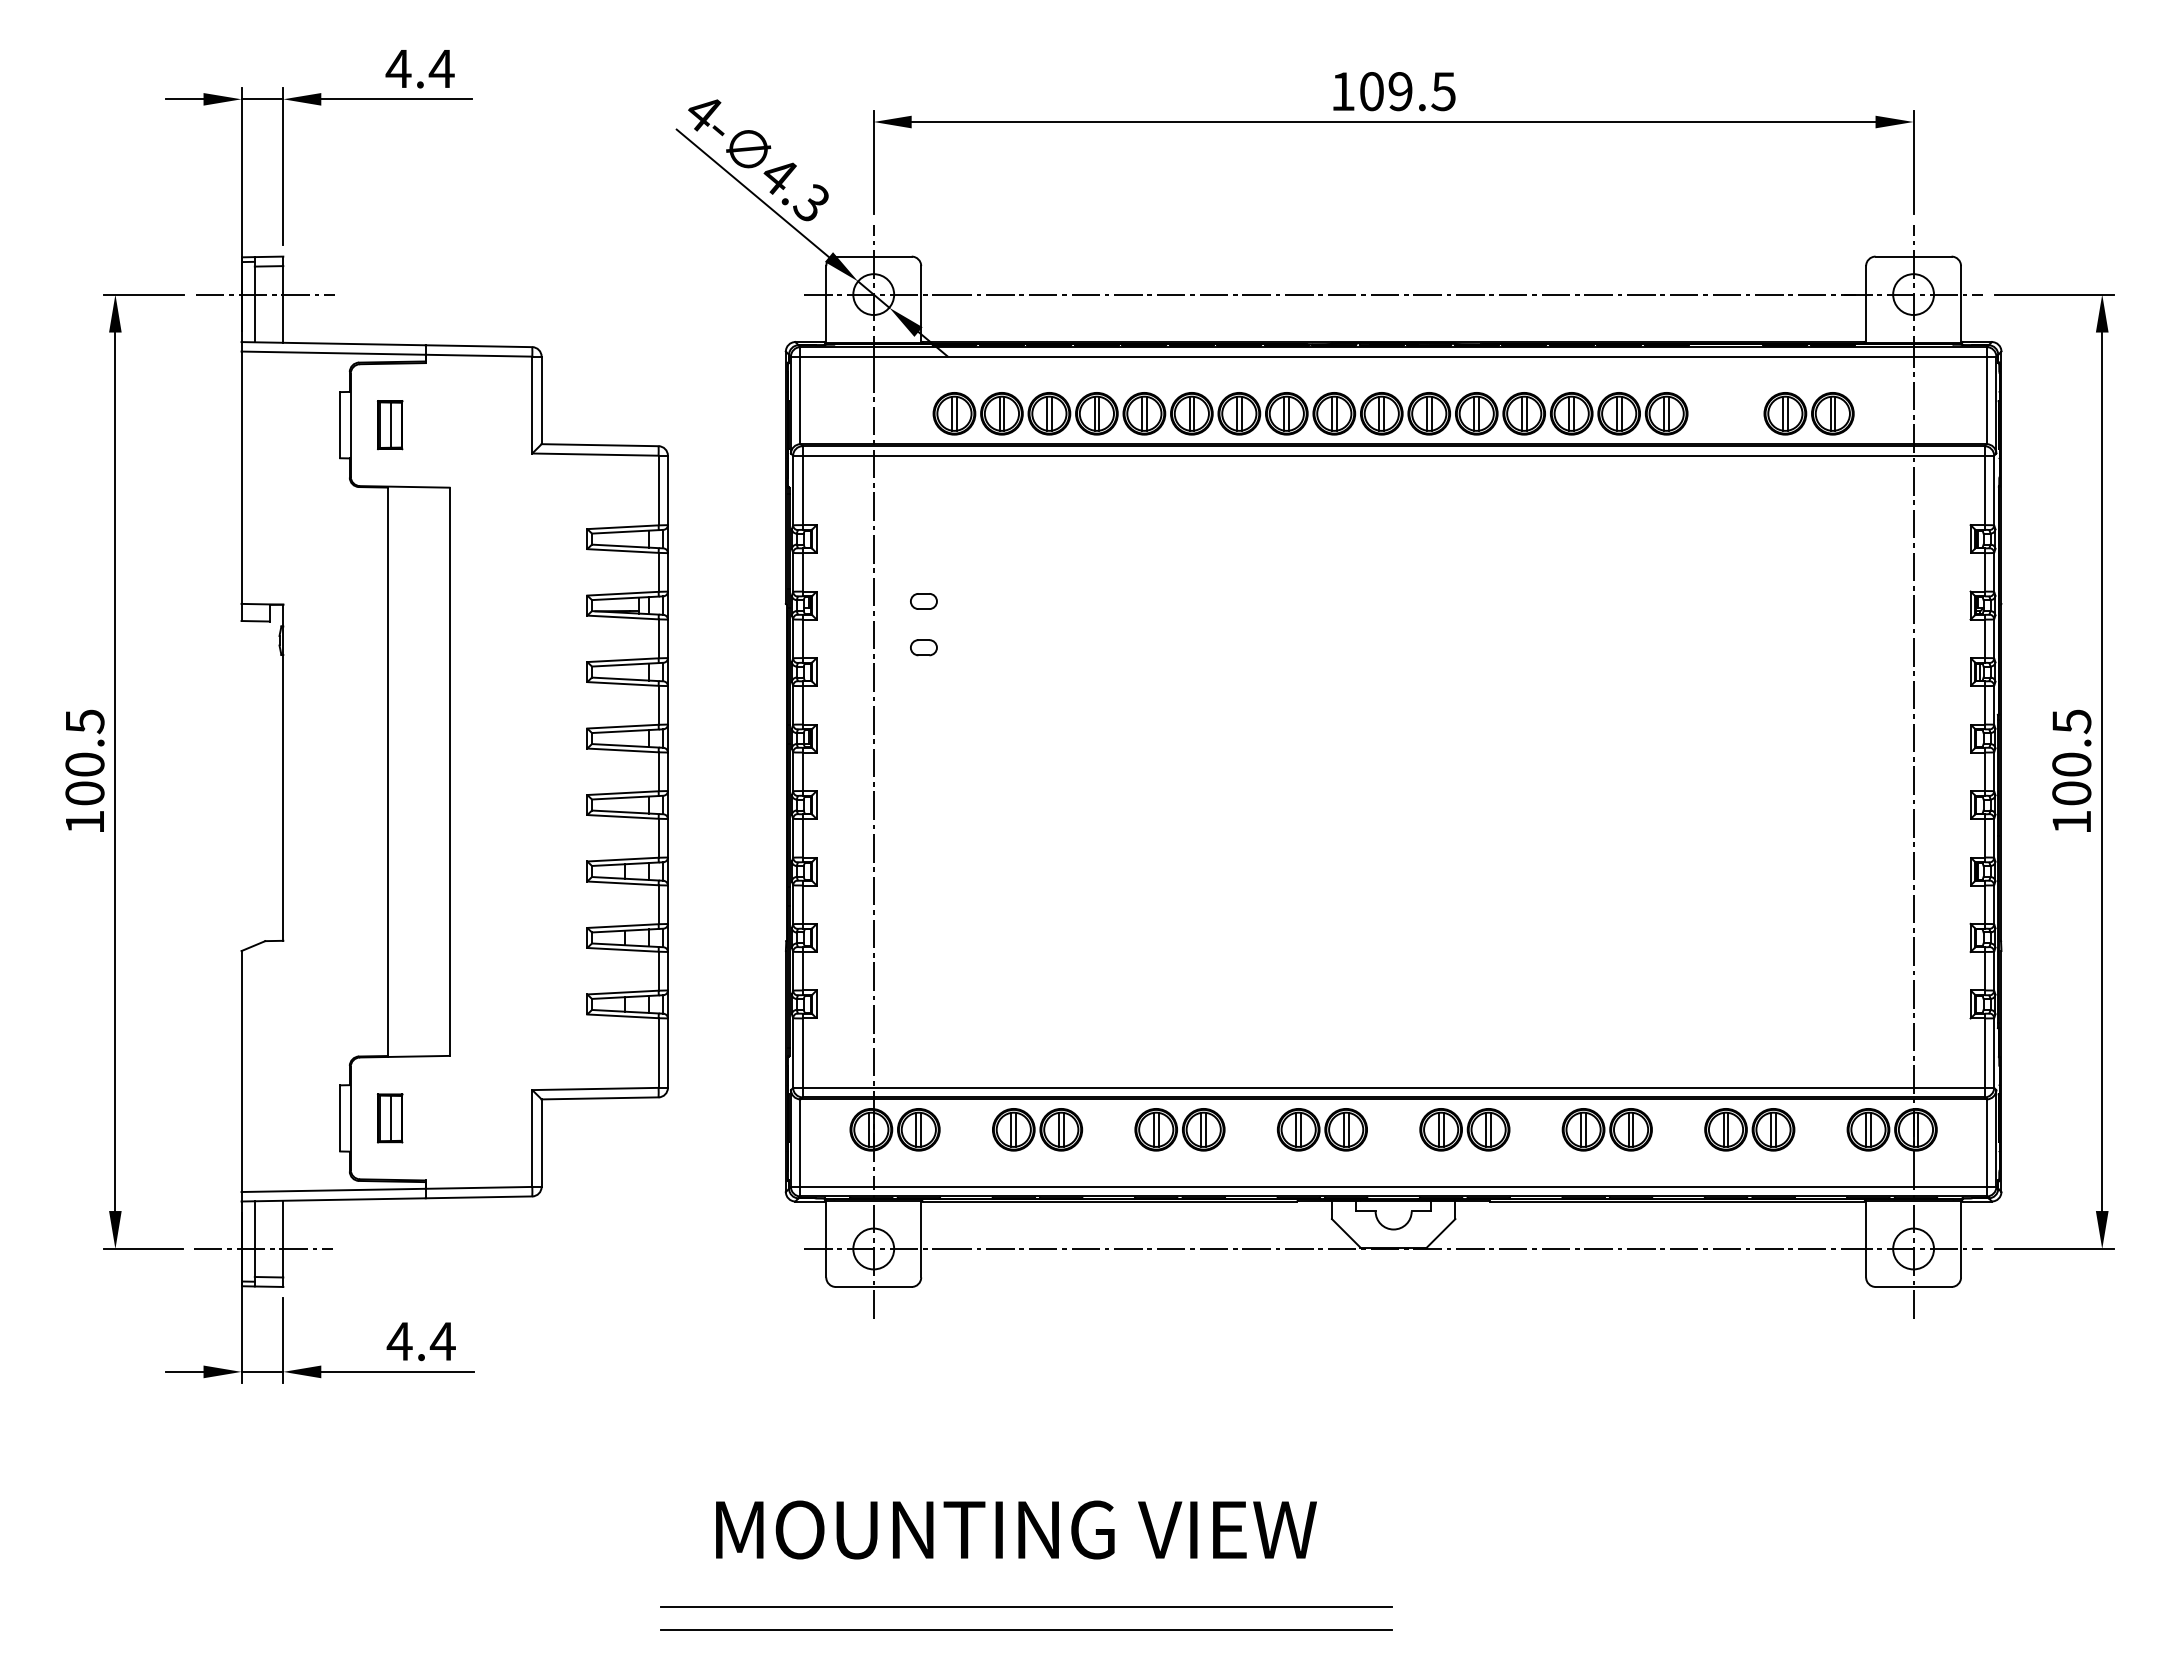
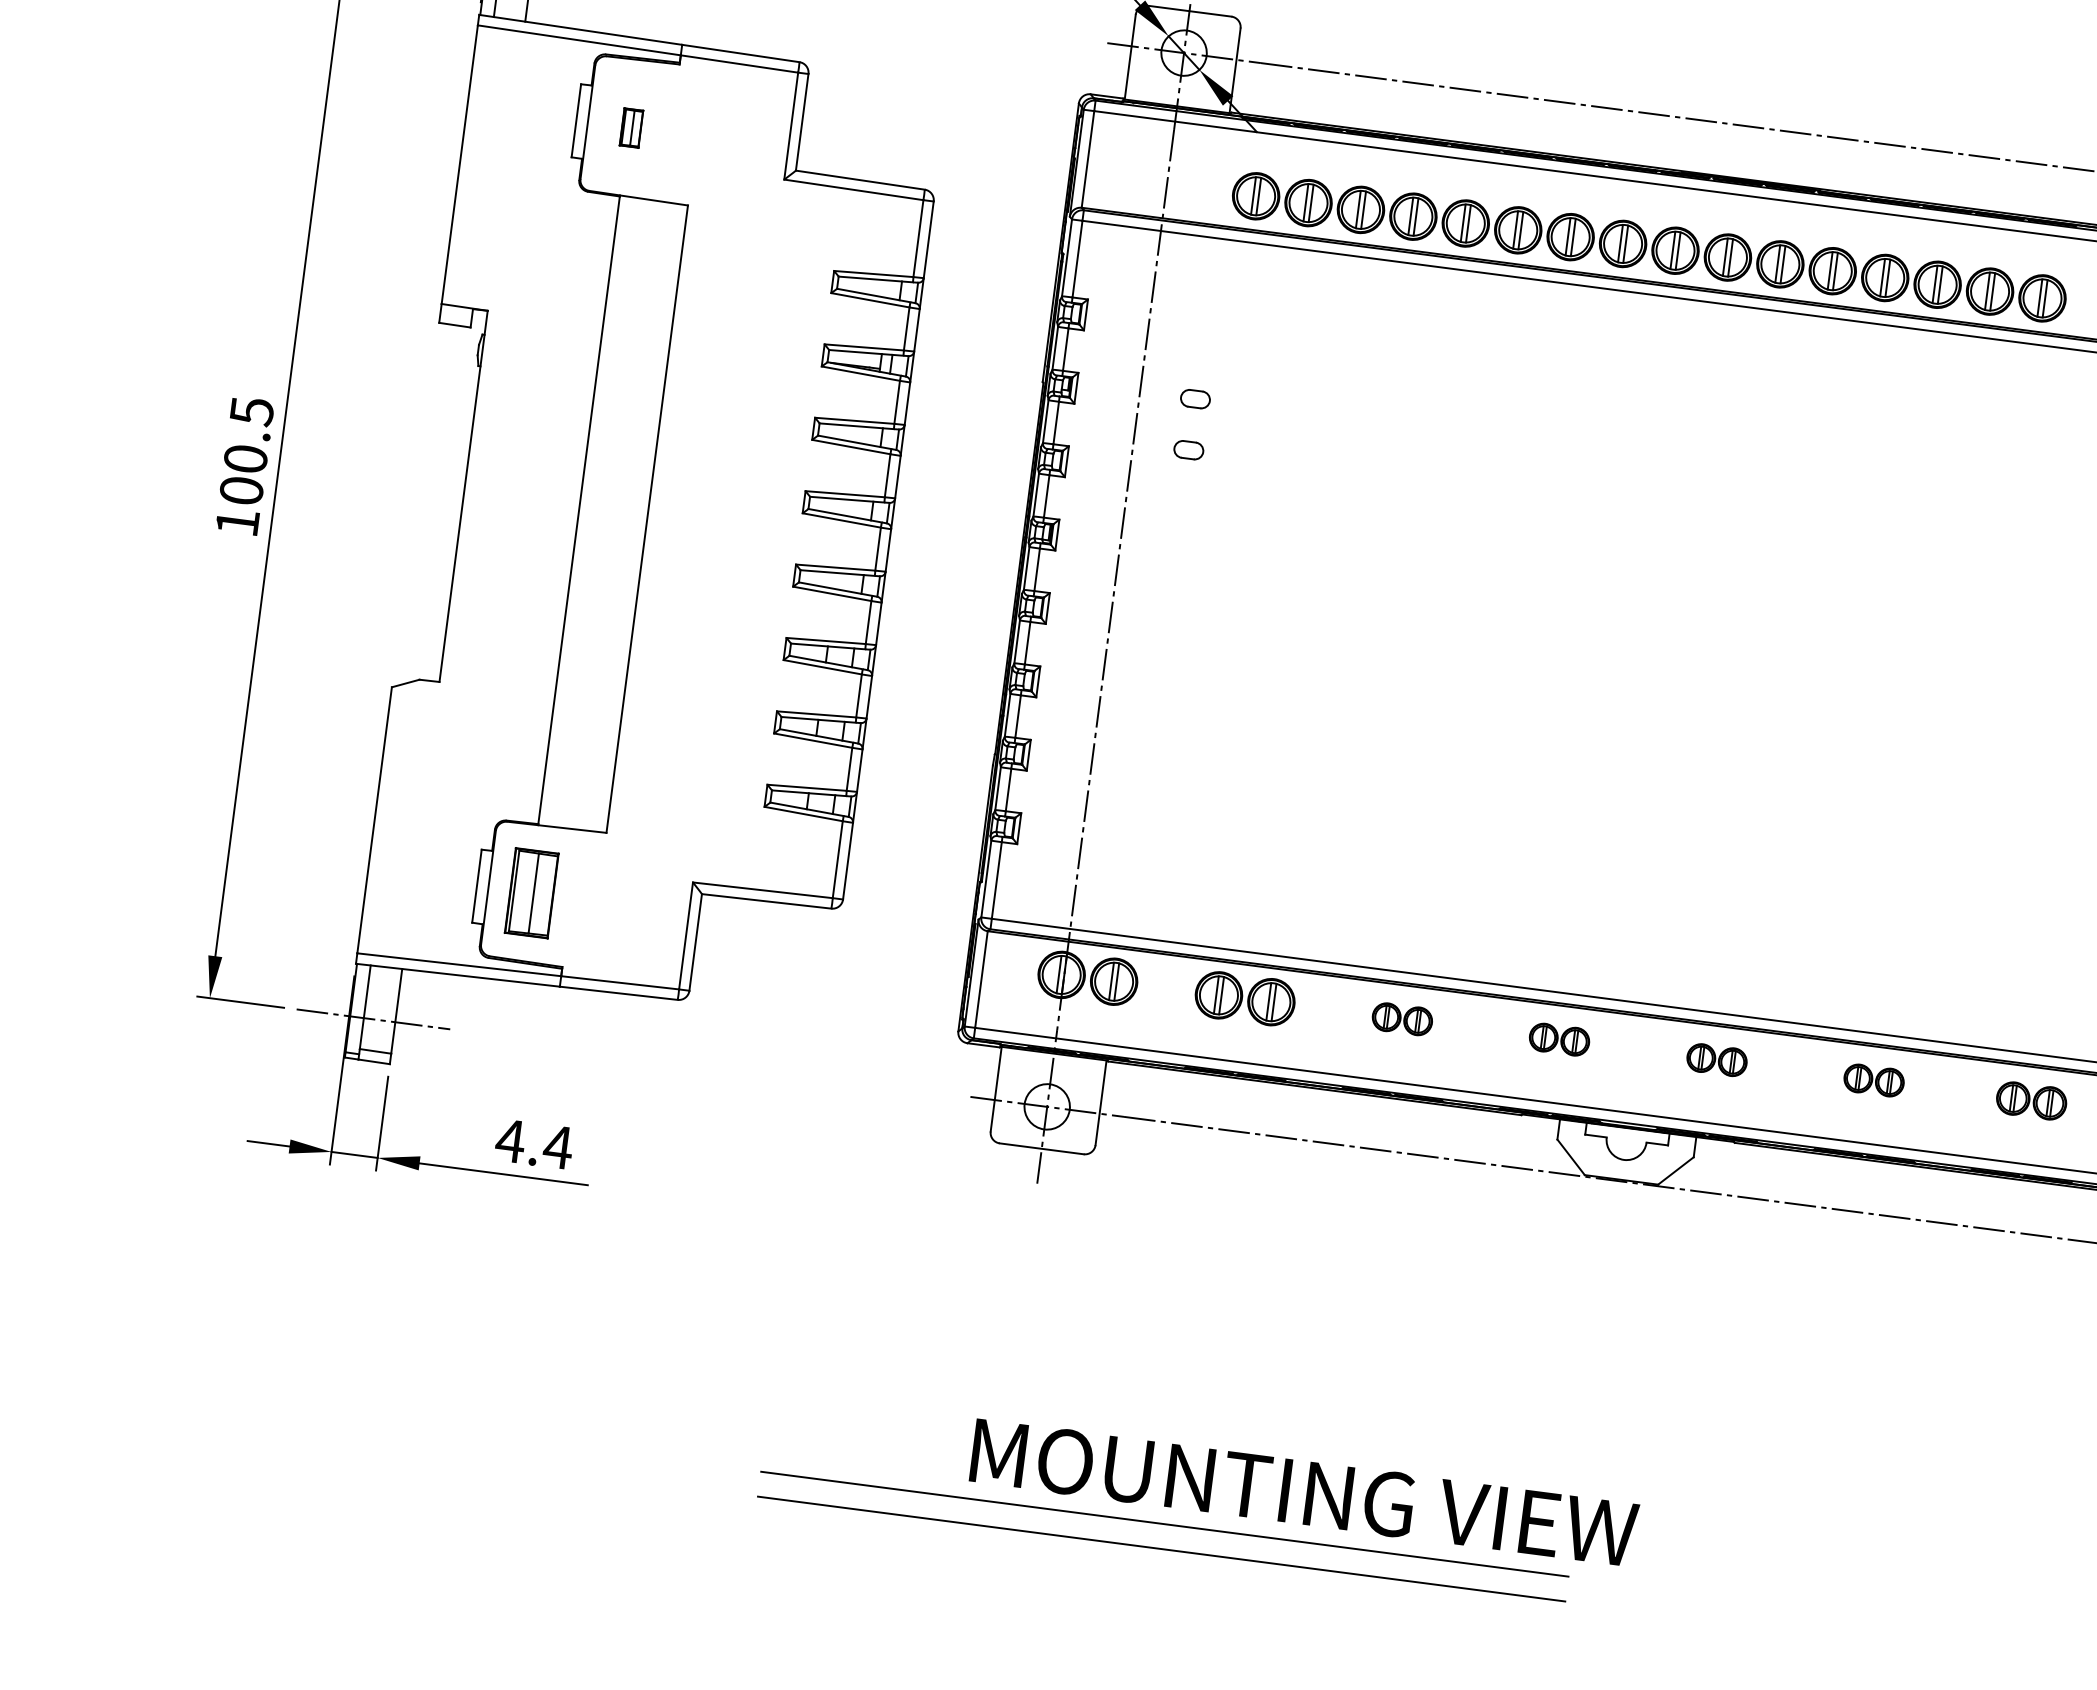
part: (390, 425) -> (631, 128), size x0.7
part: (390, 1118) -> (532, 893), size x1.6
part: (1179, 1129) -> (1401, 1018), size x0.6
part: (1321, 1129) -> (1558, 1039), size x0.6
part: (1464, 1129) -> (1716, 1059), size x0.6
part: (1606, 1129) -> (1873, 1080), size x0.6
part: (1749, 1129) -> (2031, 1100), size x0.7
text: (1016, 1529) -> (1304, 1492), moved

